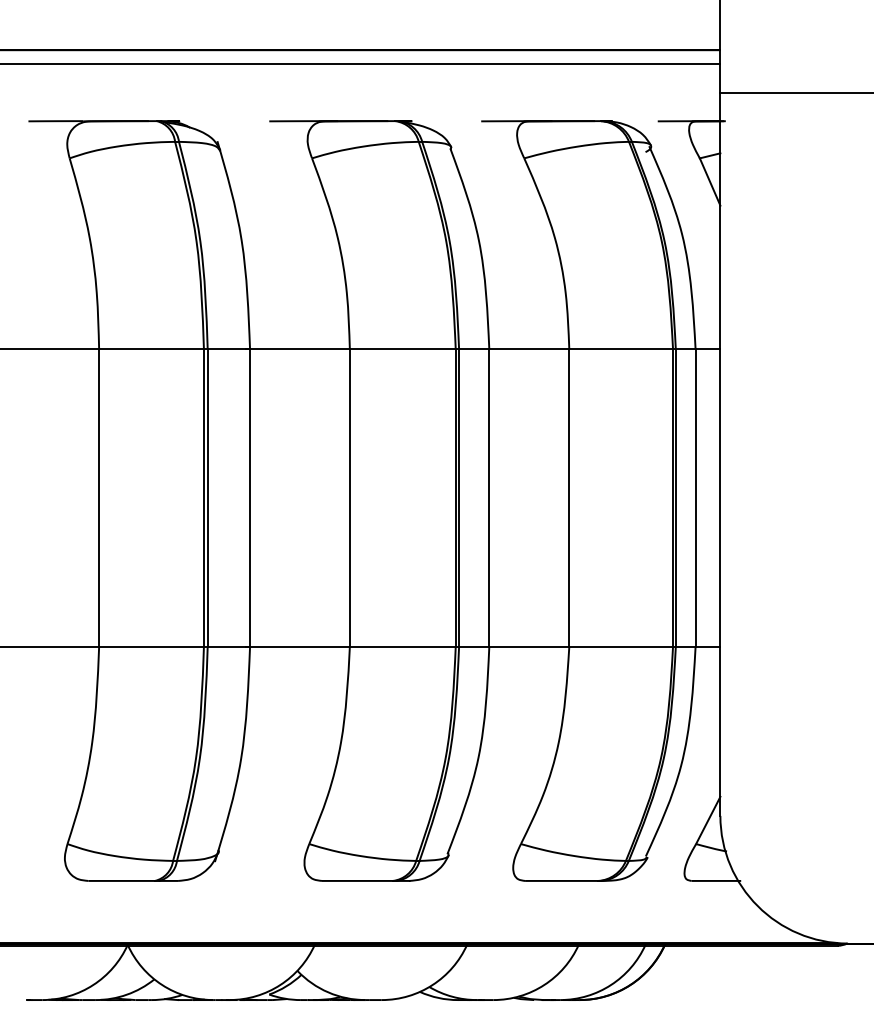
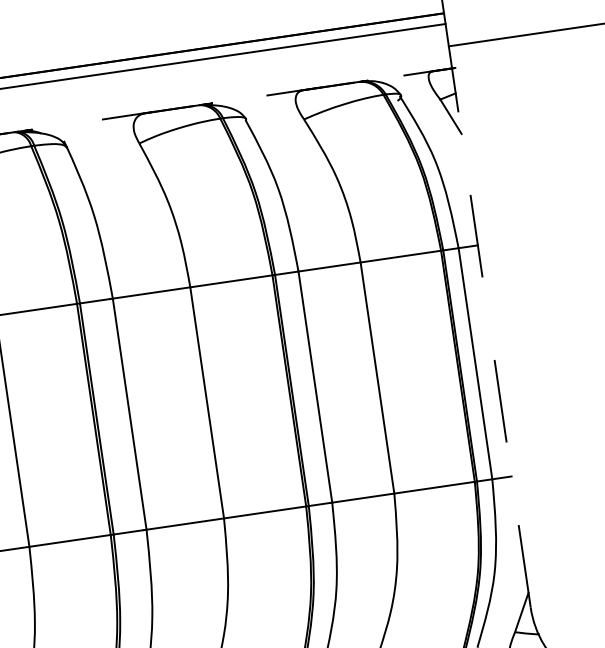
line: (720, 454) -> (489, 327), solid -> dashed

